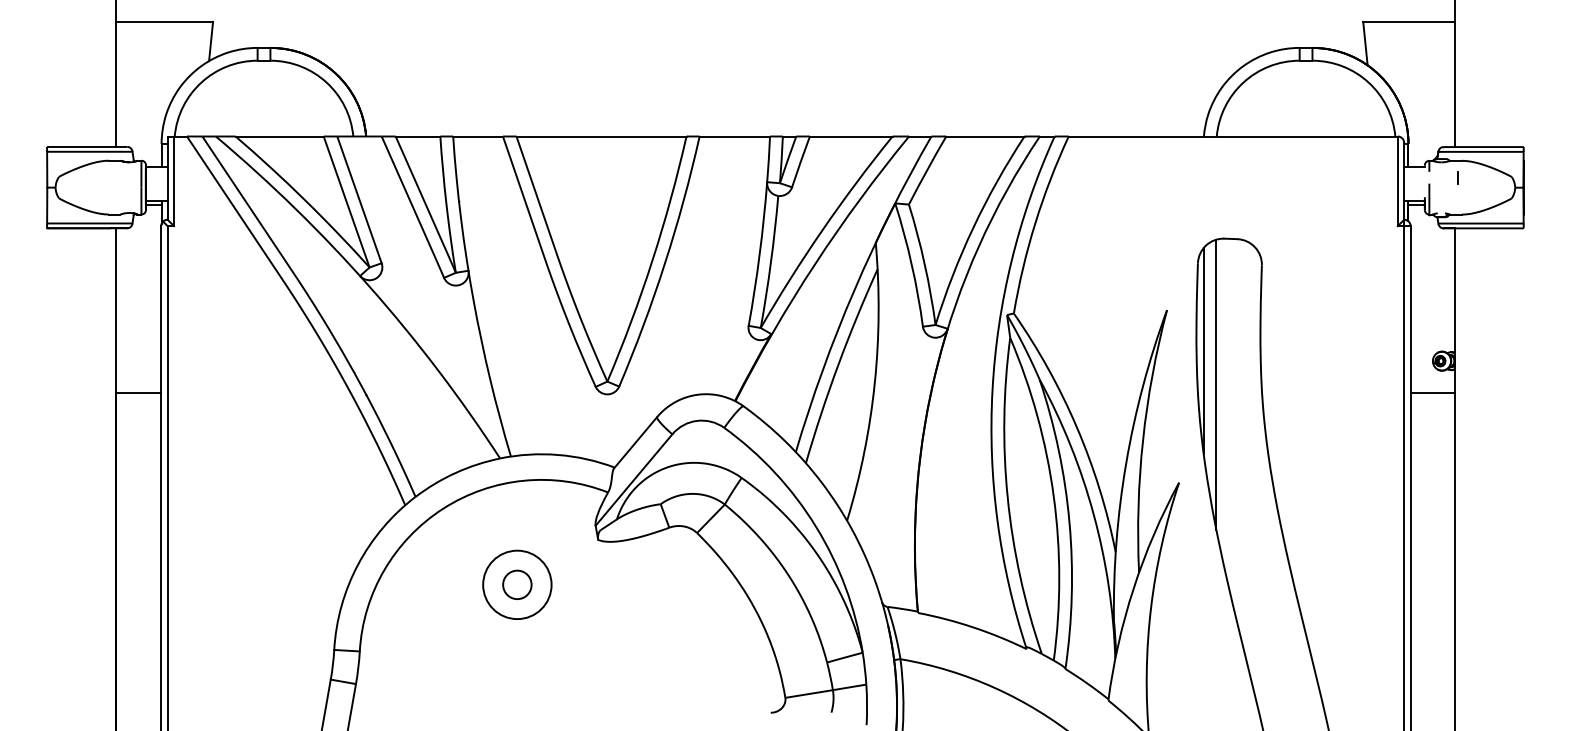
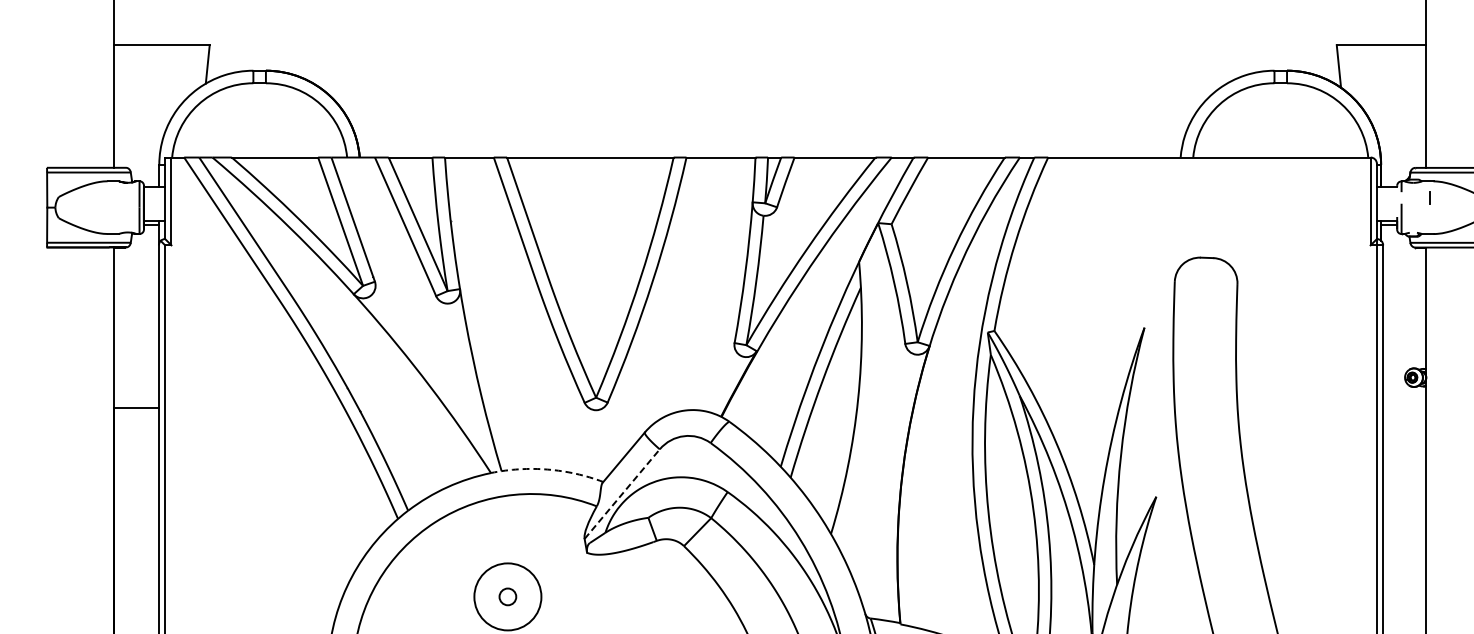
line: (1203, 350) -> (1180, 367), removed
line: (1216, 384) -> (1192, 400), removed
line: (1432, 392) -> (1404, 408), removed
arc: (558, 454) -> (548, 469), solid -> dashed
line: (634, 480) -> (622, 494), solid -> dashed
circle: (517, 584) -> (508, 596), size x0.6

